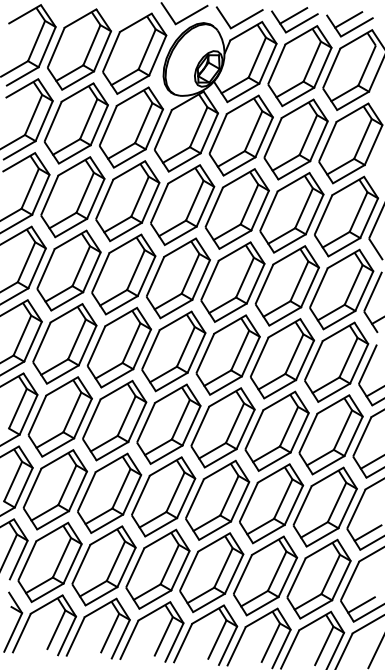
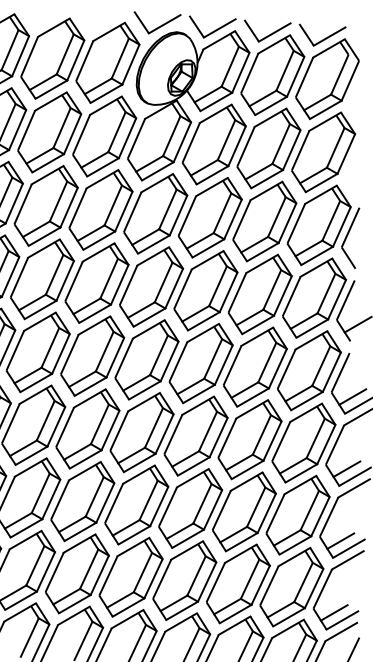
line: (293, 15) -> (266, 24), removed
line: (348, 19) -> (321, 28), removed

